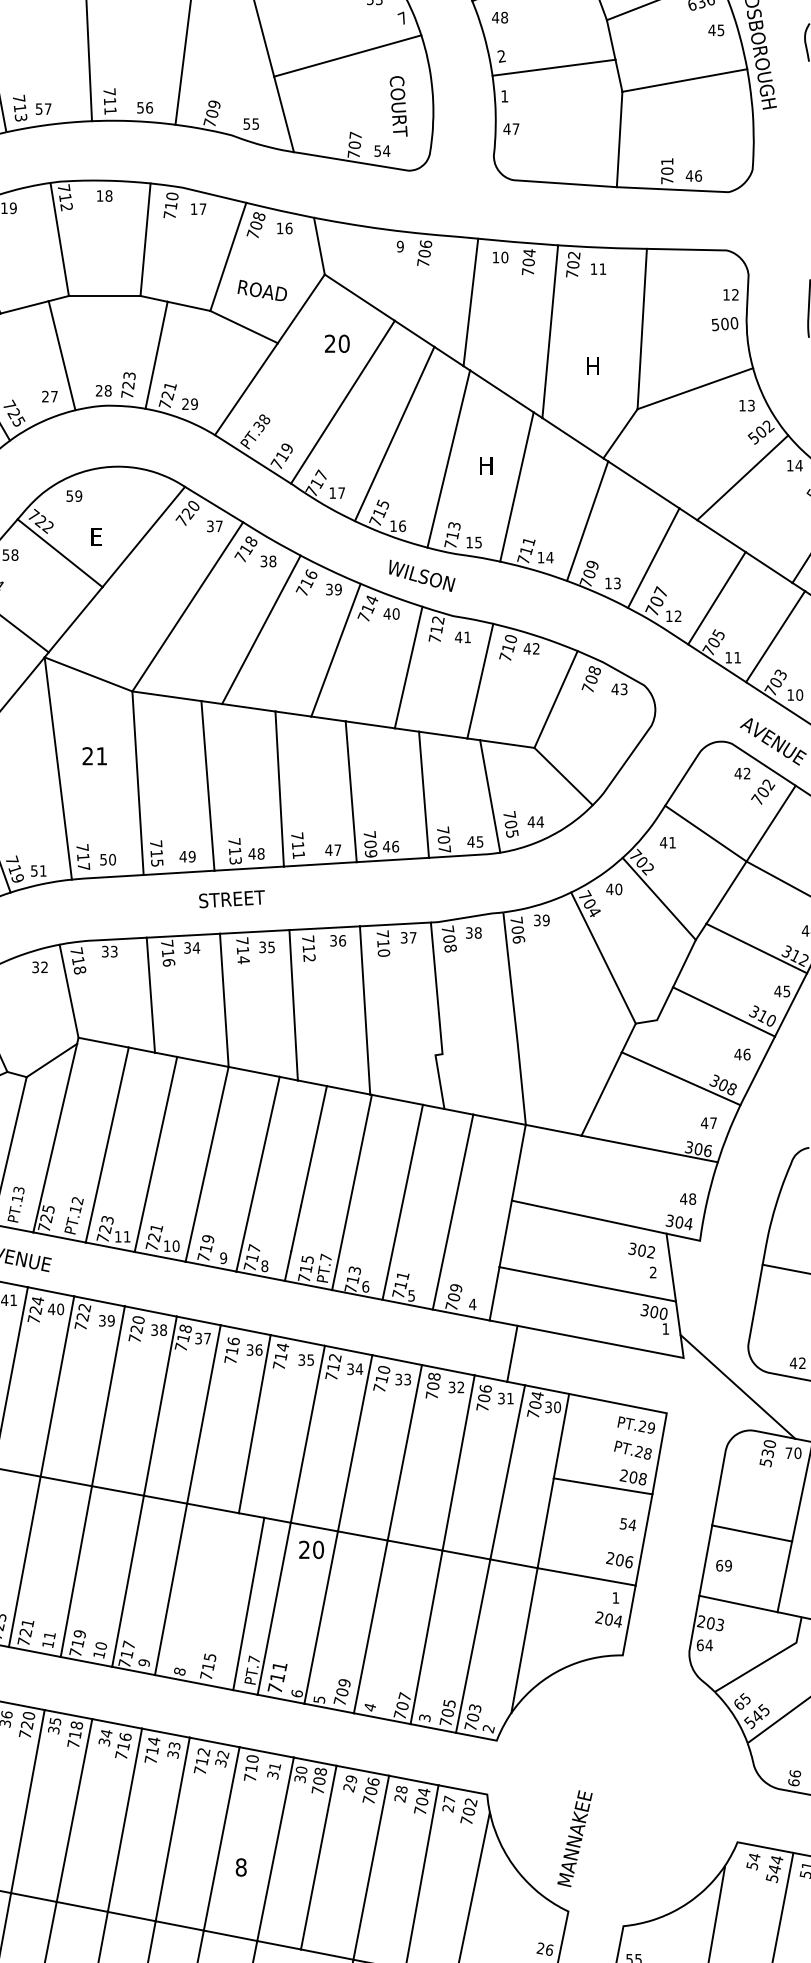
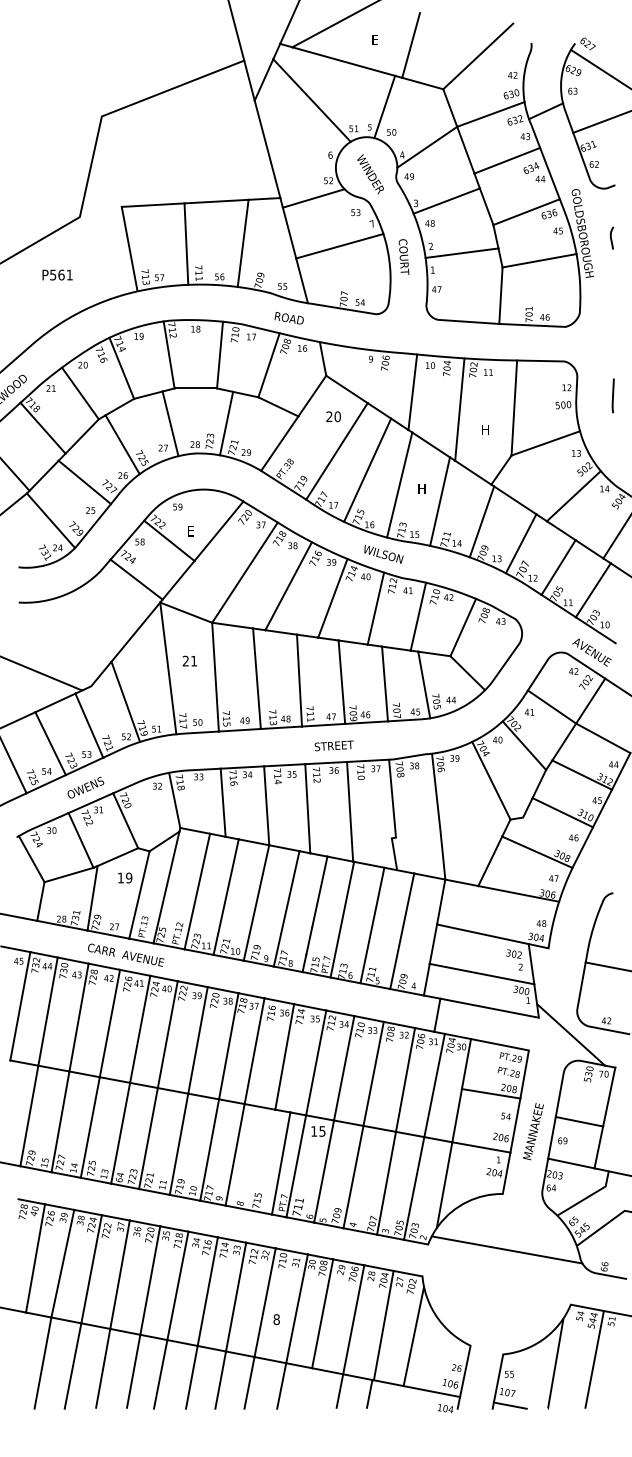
text: (397, 105) -> (403, 256), moved
text: (261, 291) -> (288, 318), moved
text: (230, 898) -> (333, 745), moved
text: (311, 1549) -> (318, 1131), 20 -> 15
line: (629, 1749) -> (506, 1249), added
text: (575, 1838) -> (533, 1131), moved

